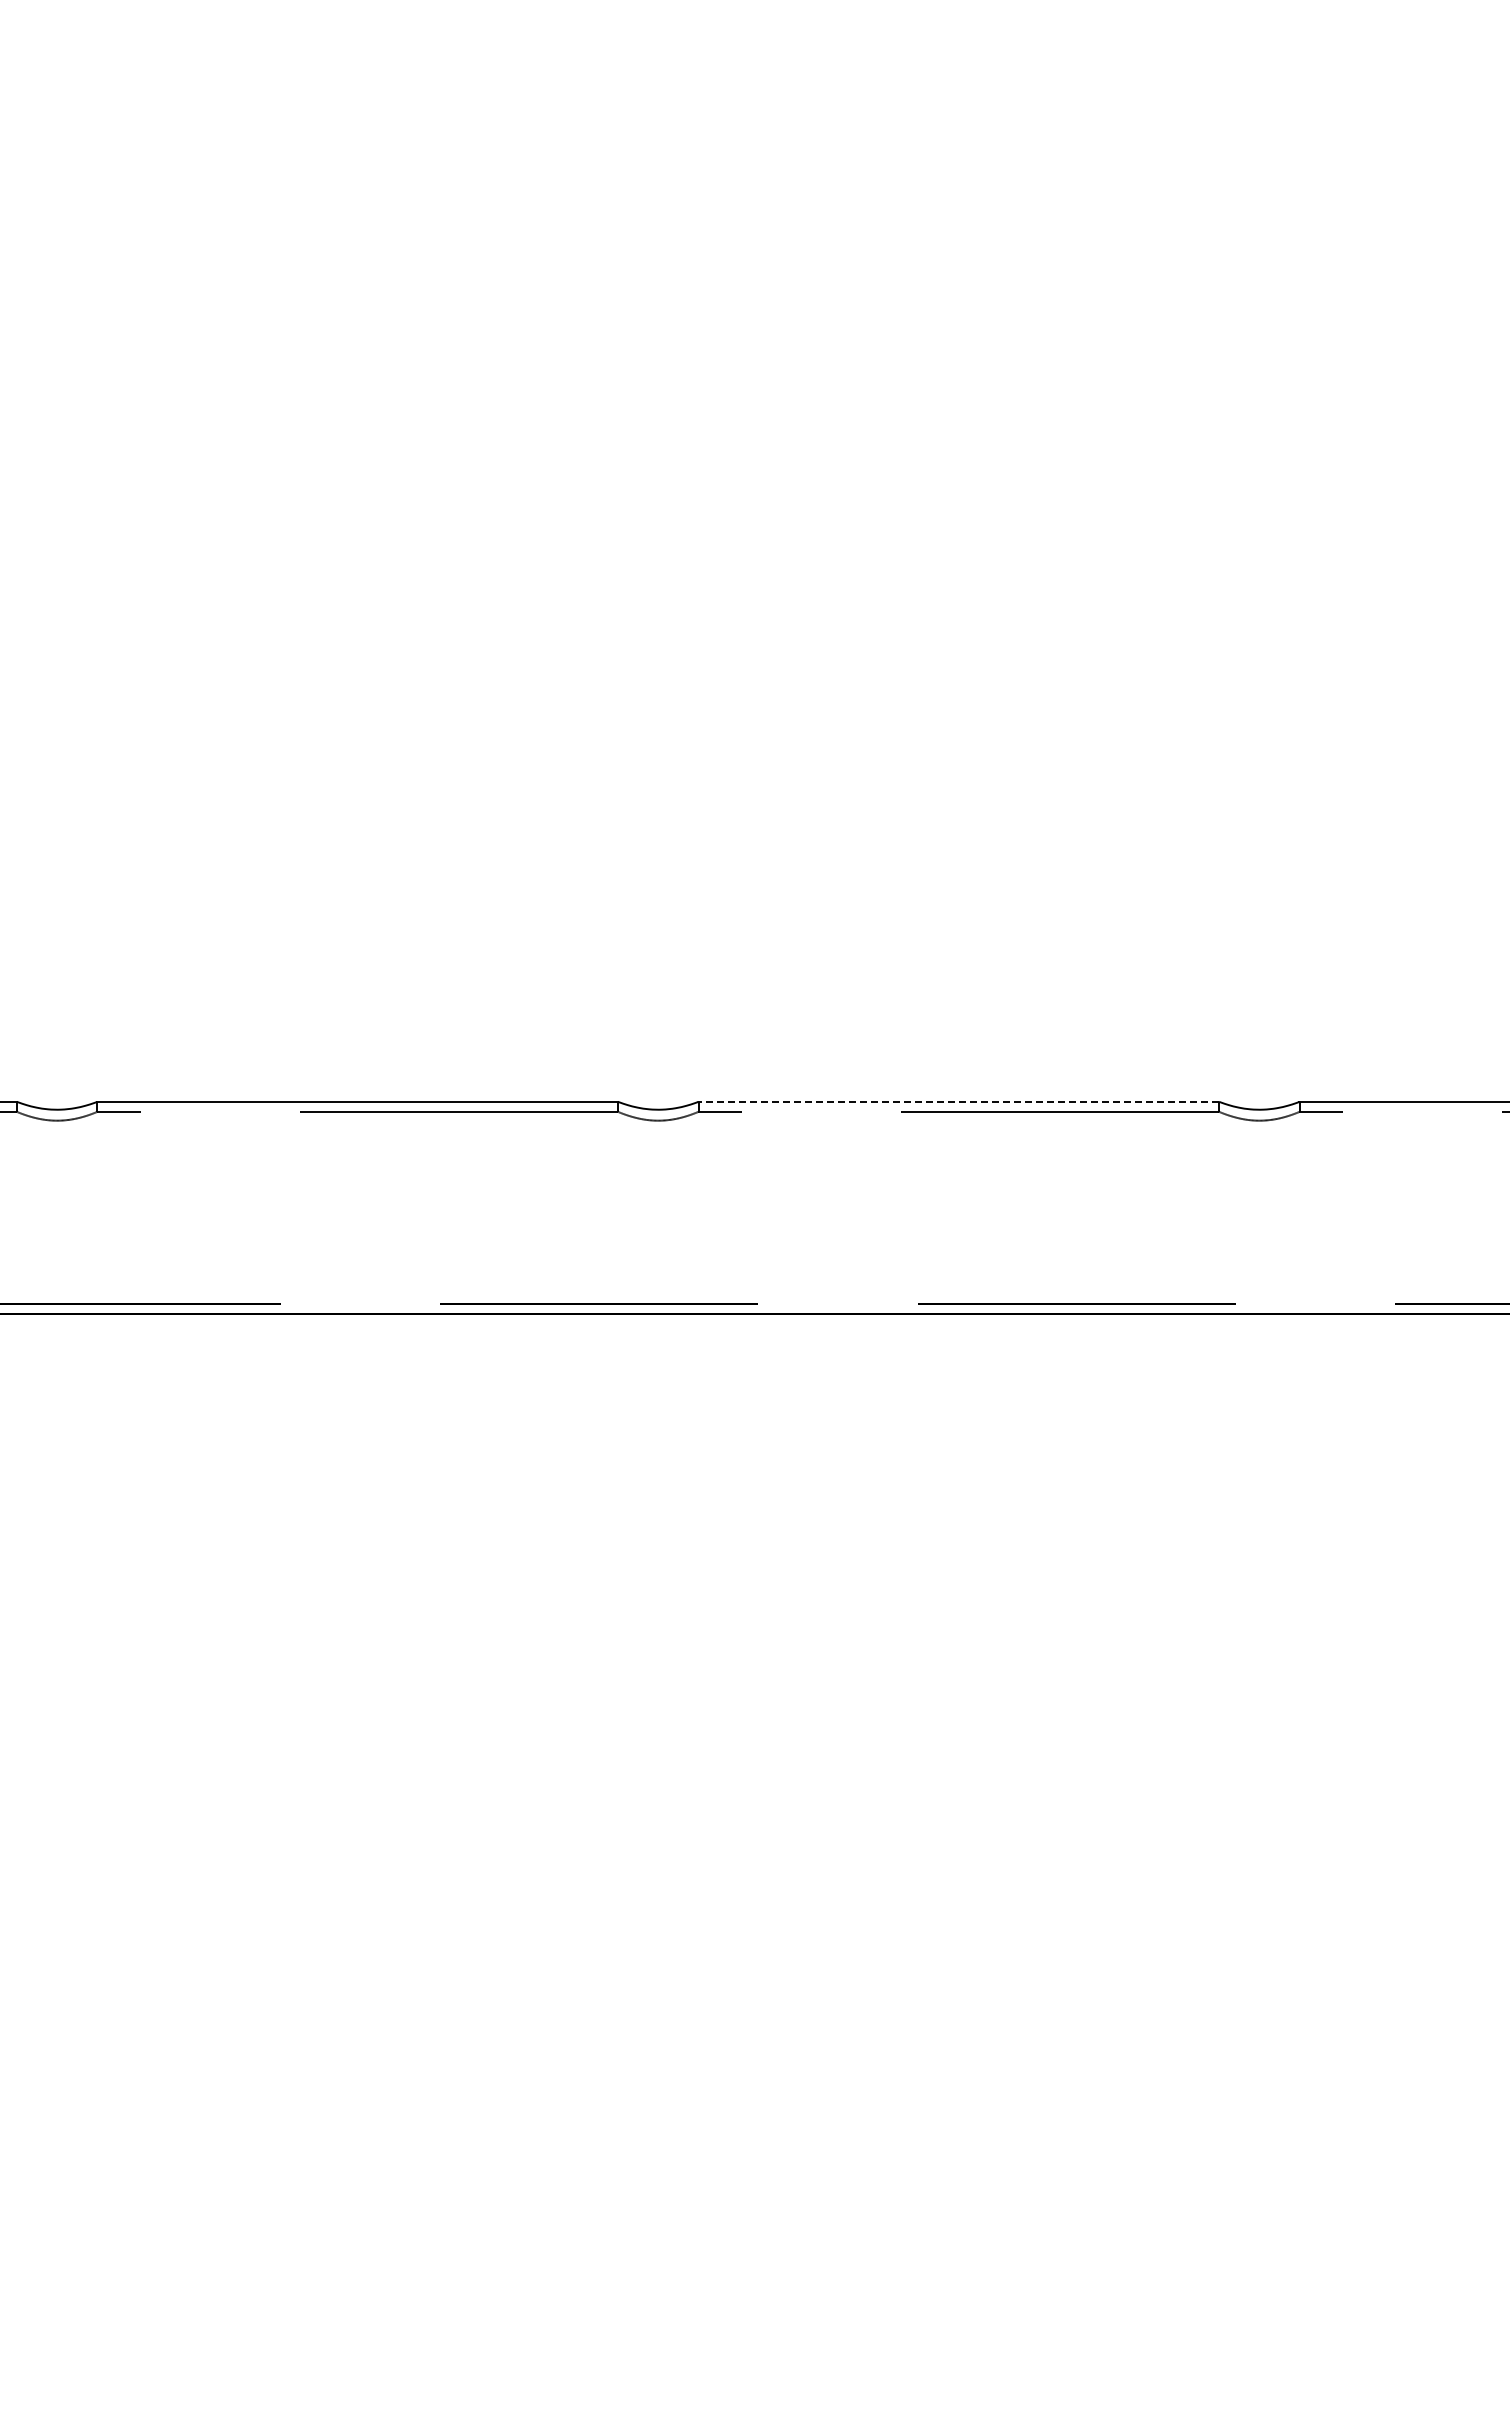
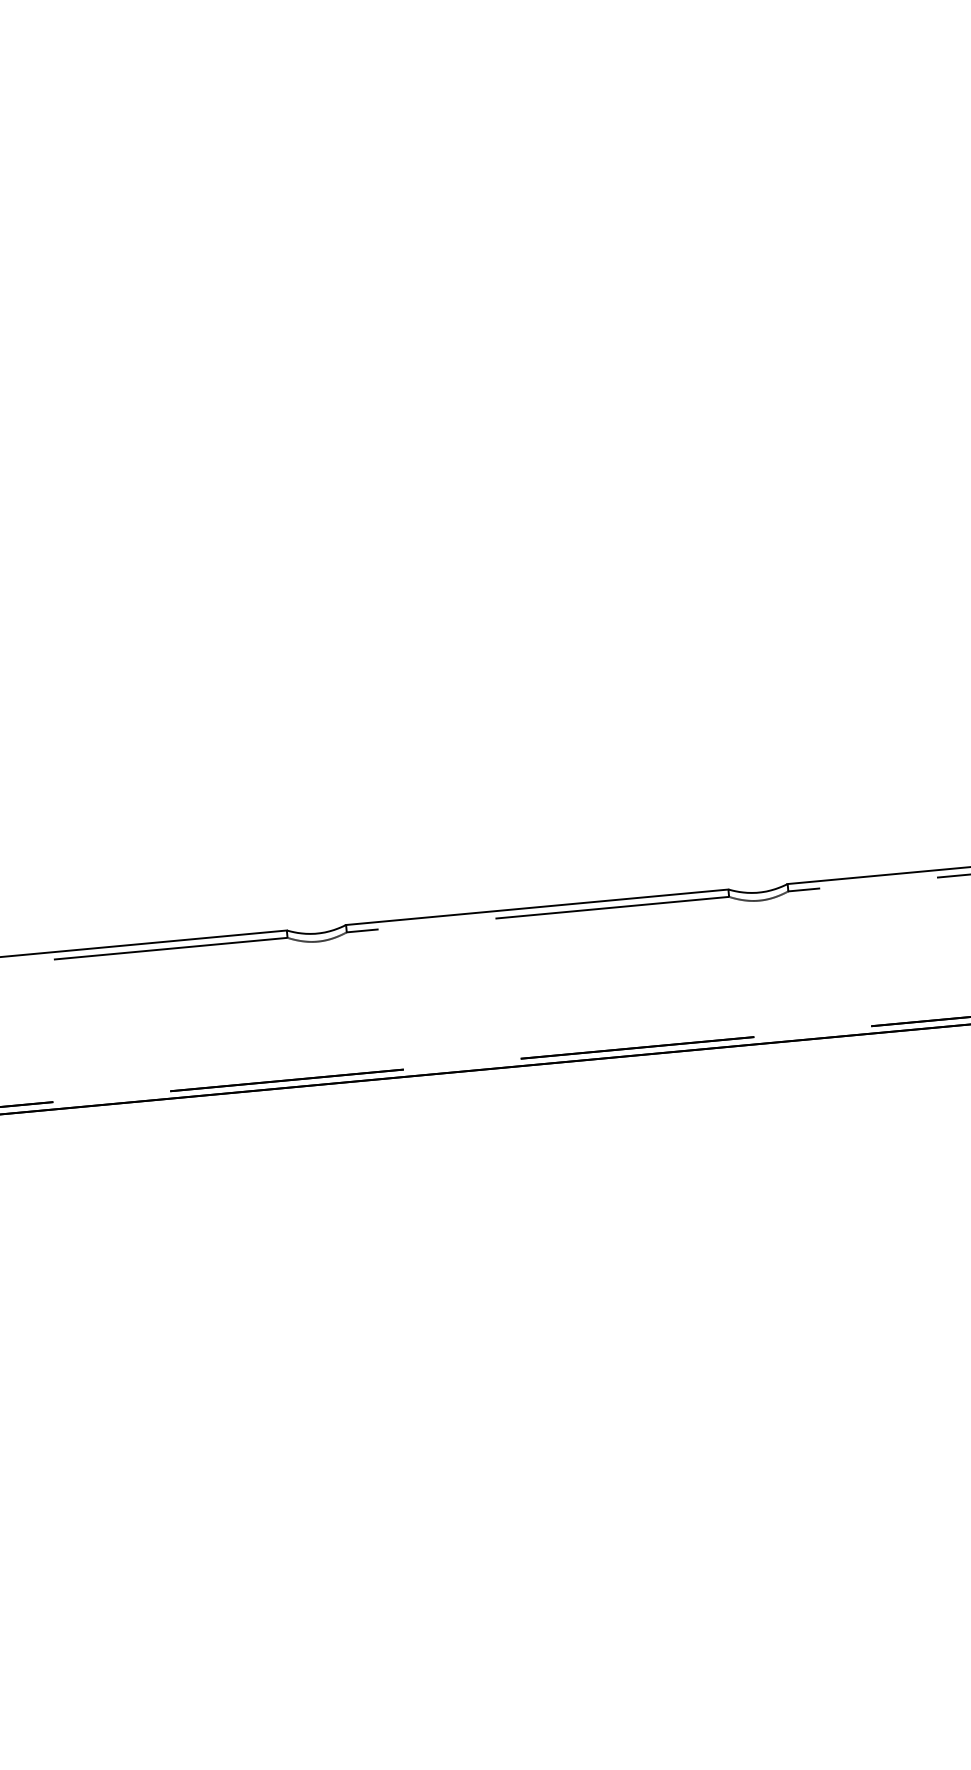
line: (958, 1101) -> (537, 907), dashed -> solid

